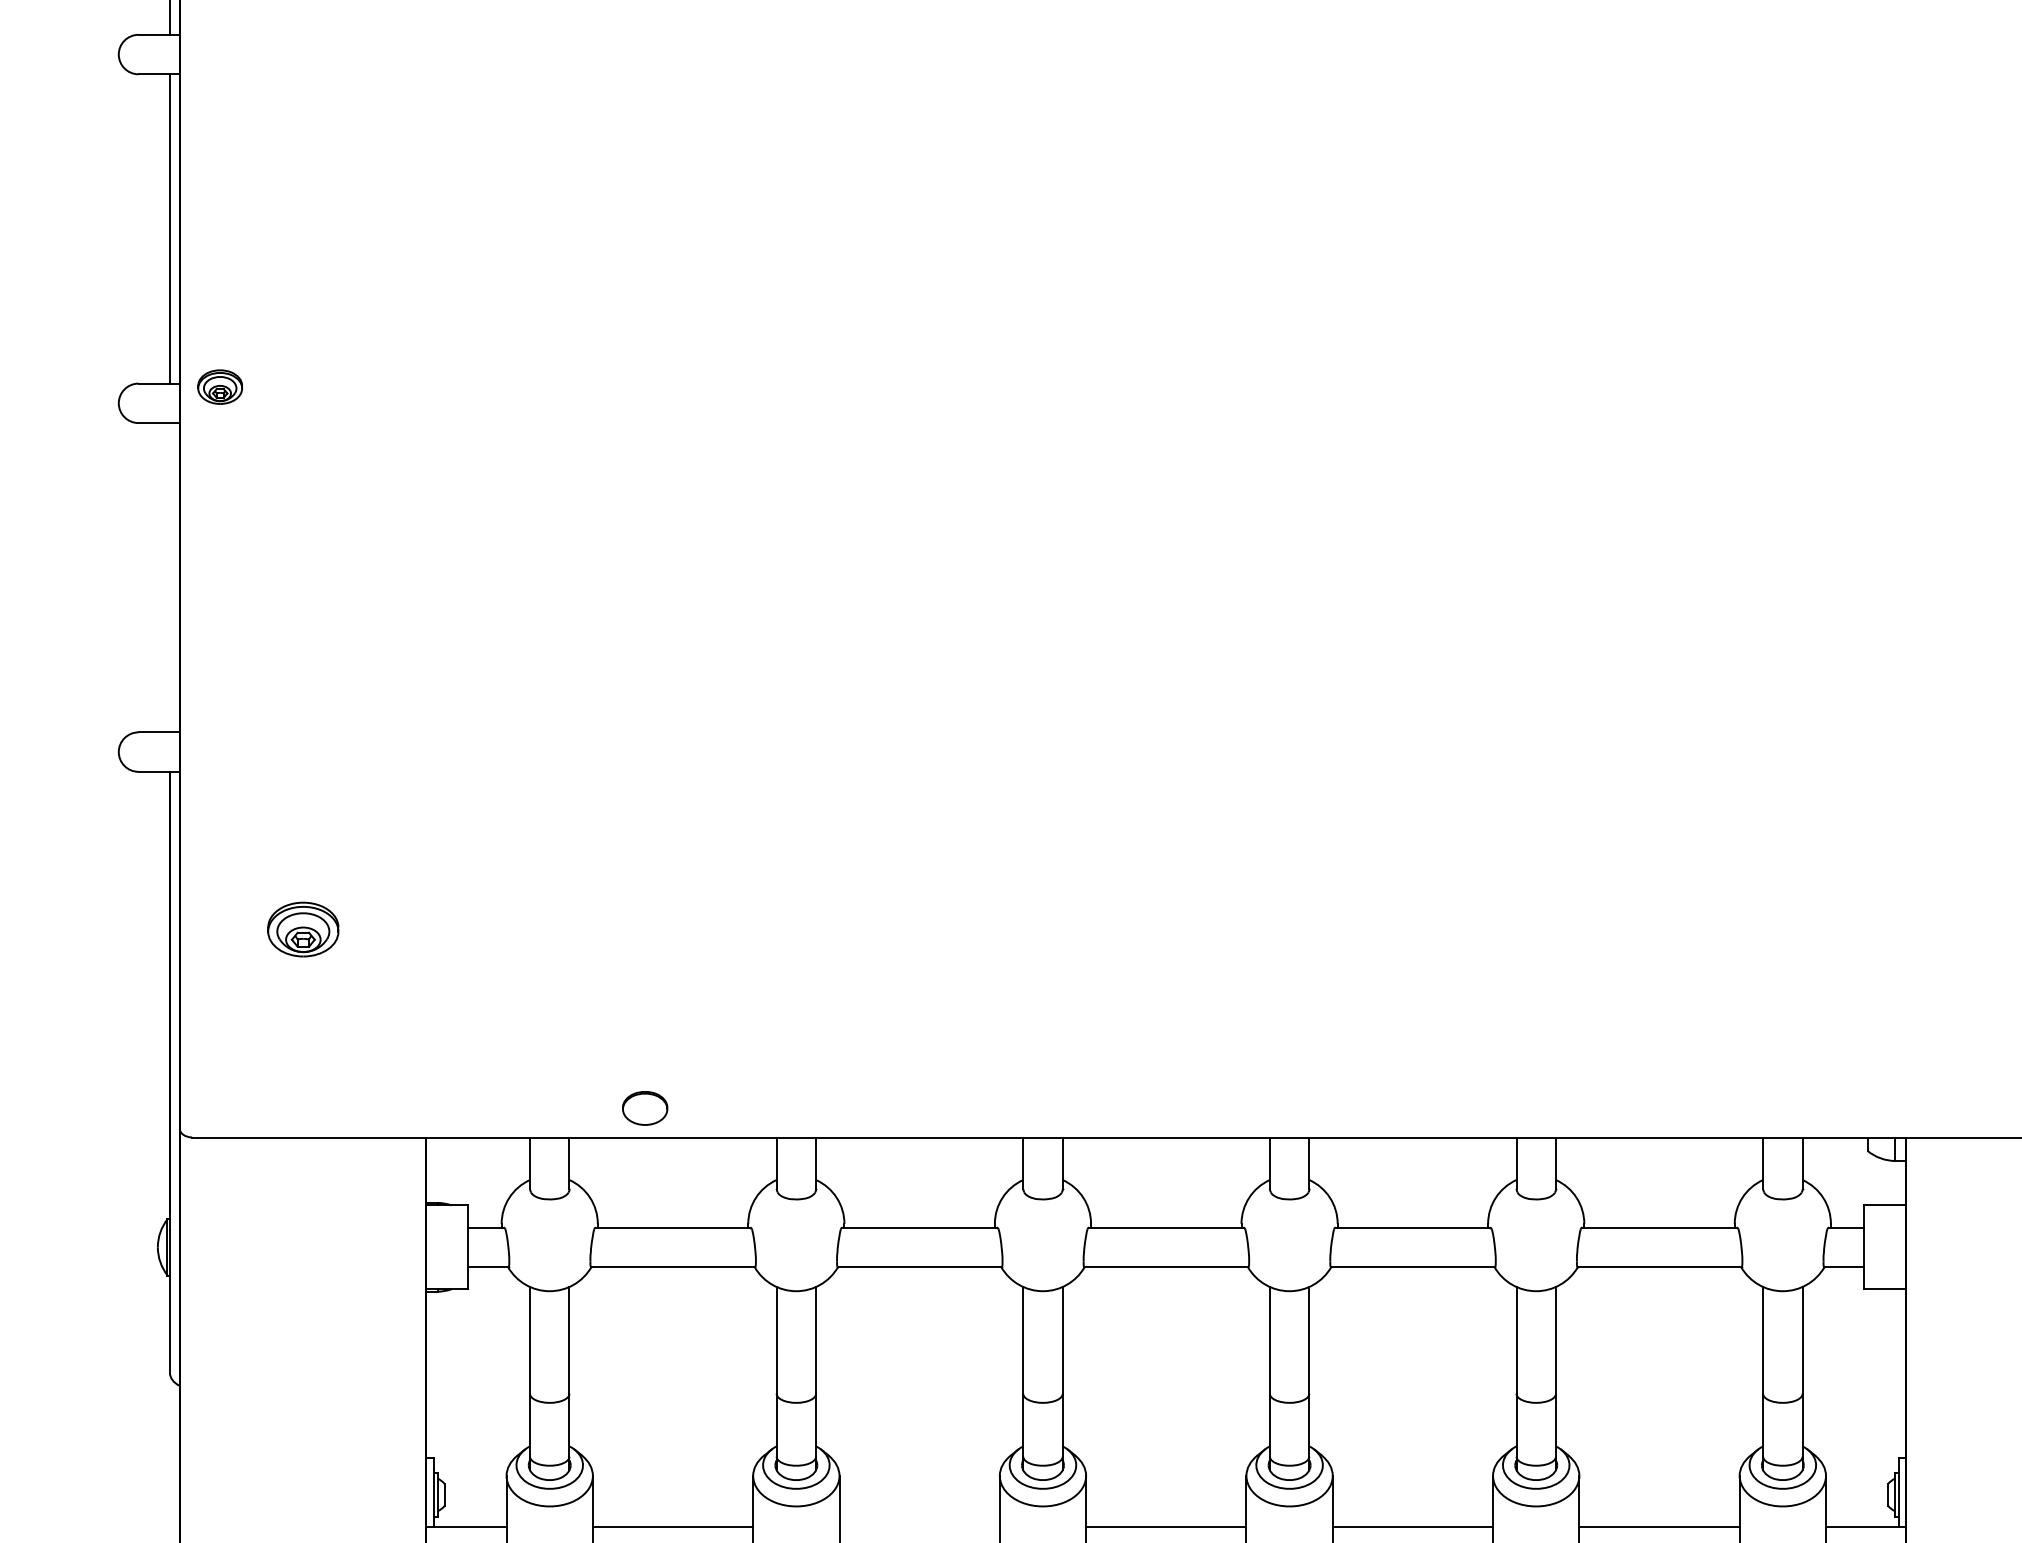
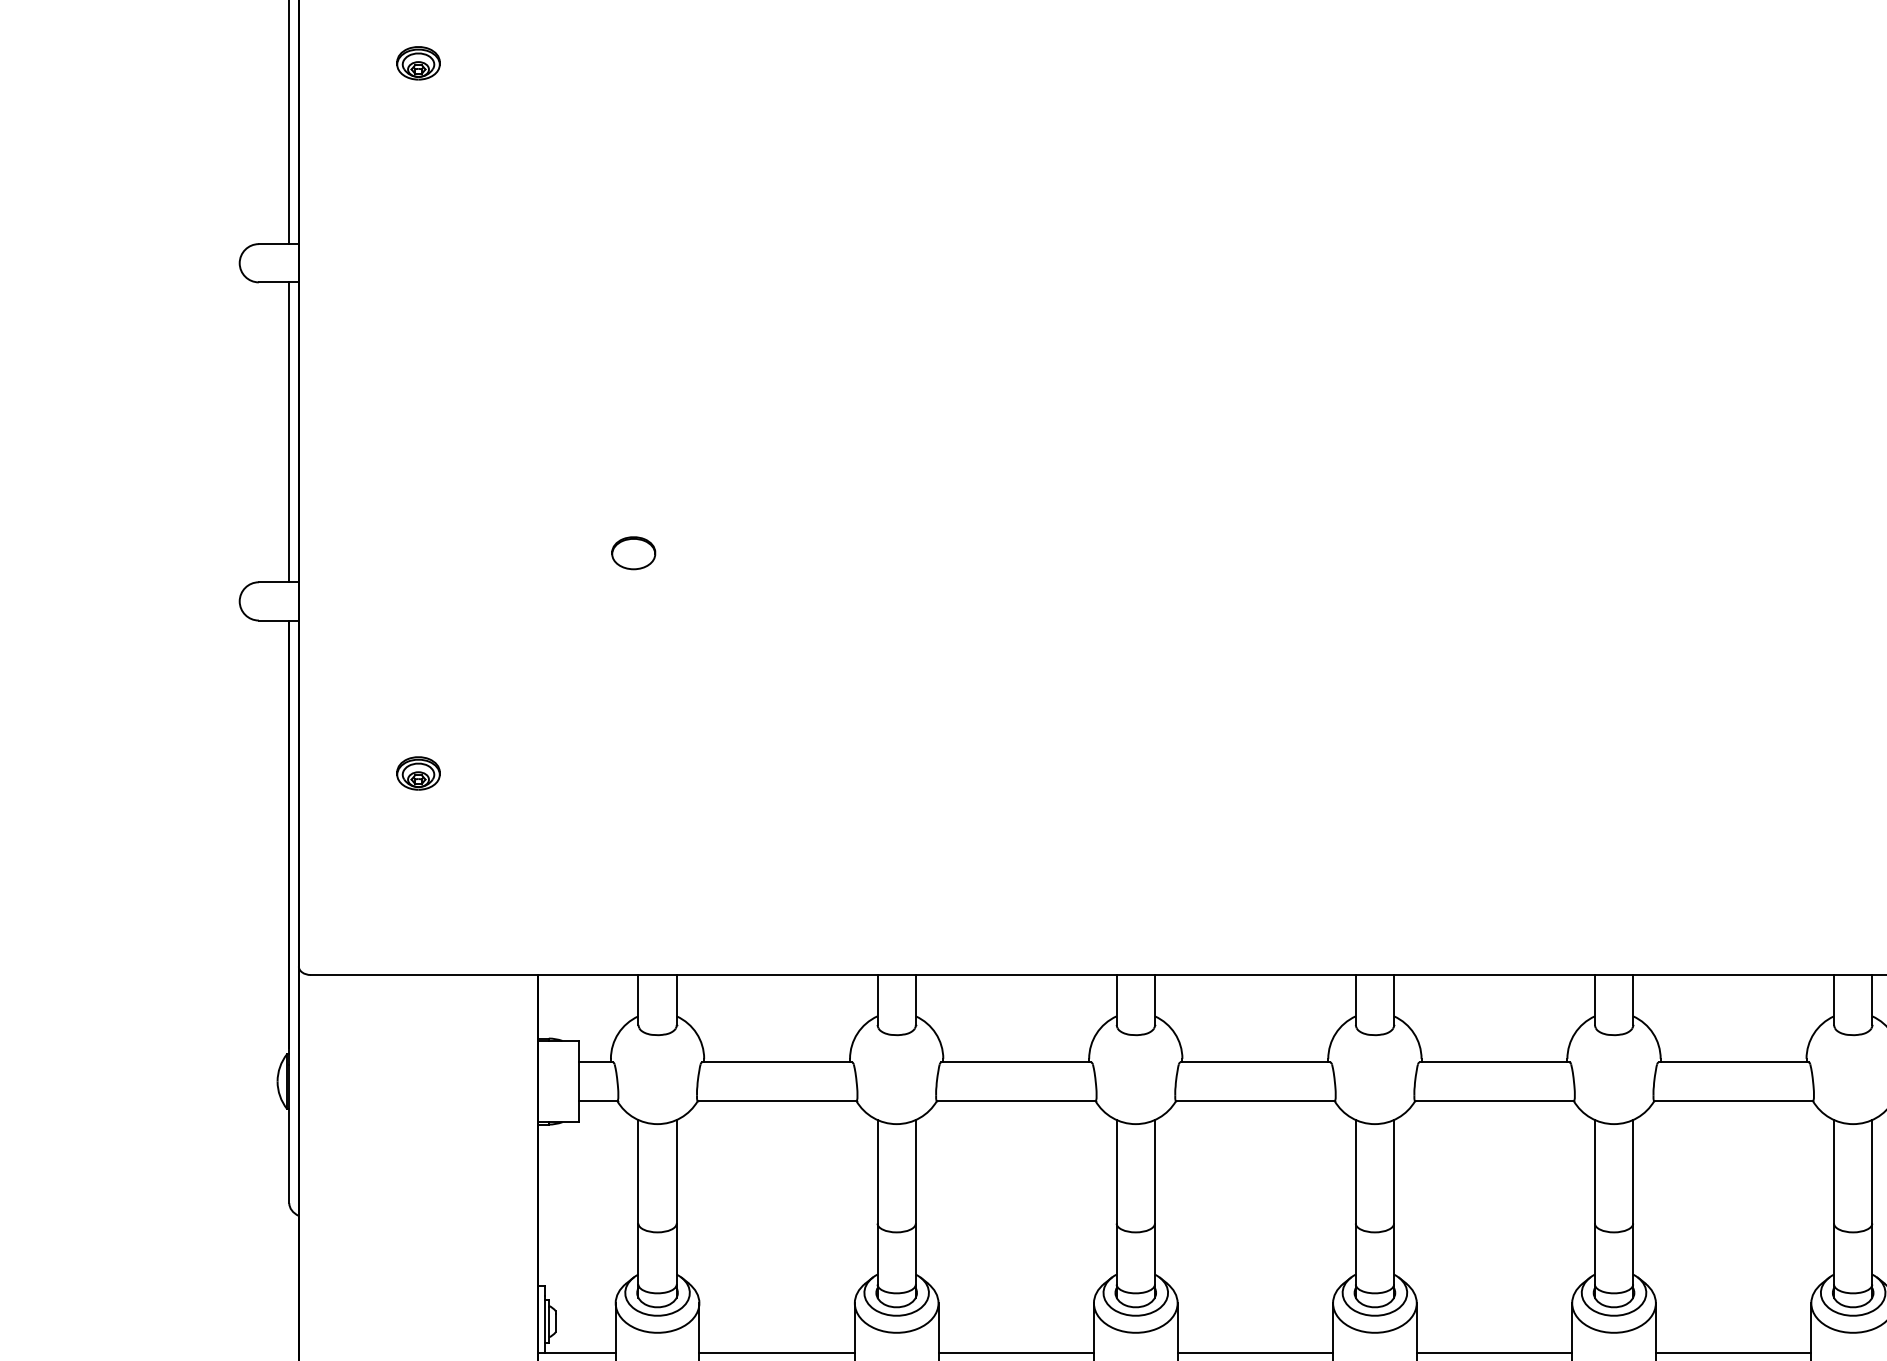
part: (219, 386) -> (417, 62), moved
line: (170, 577) -> (289, 432), added
part: (302, 929) -> (417, 773), size x0.62
part: (645, 1108) -> (634, 553), moved
line: (919, 1527) -> (1016, 1353), added

